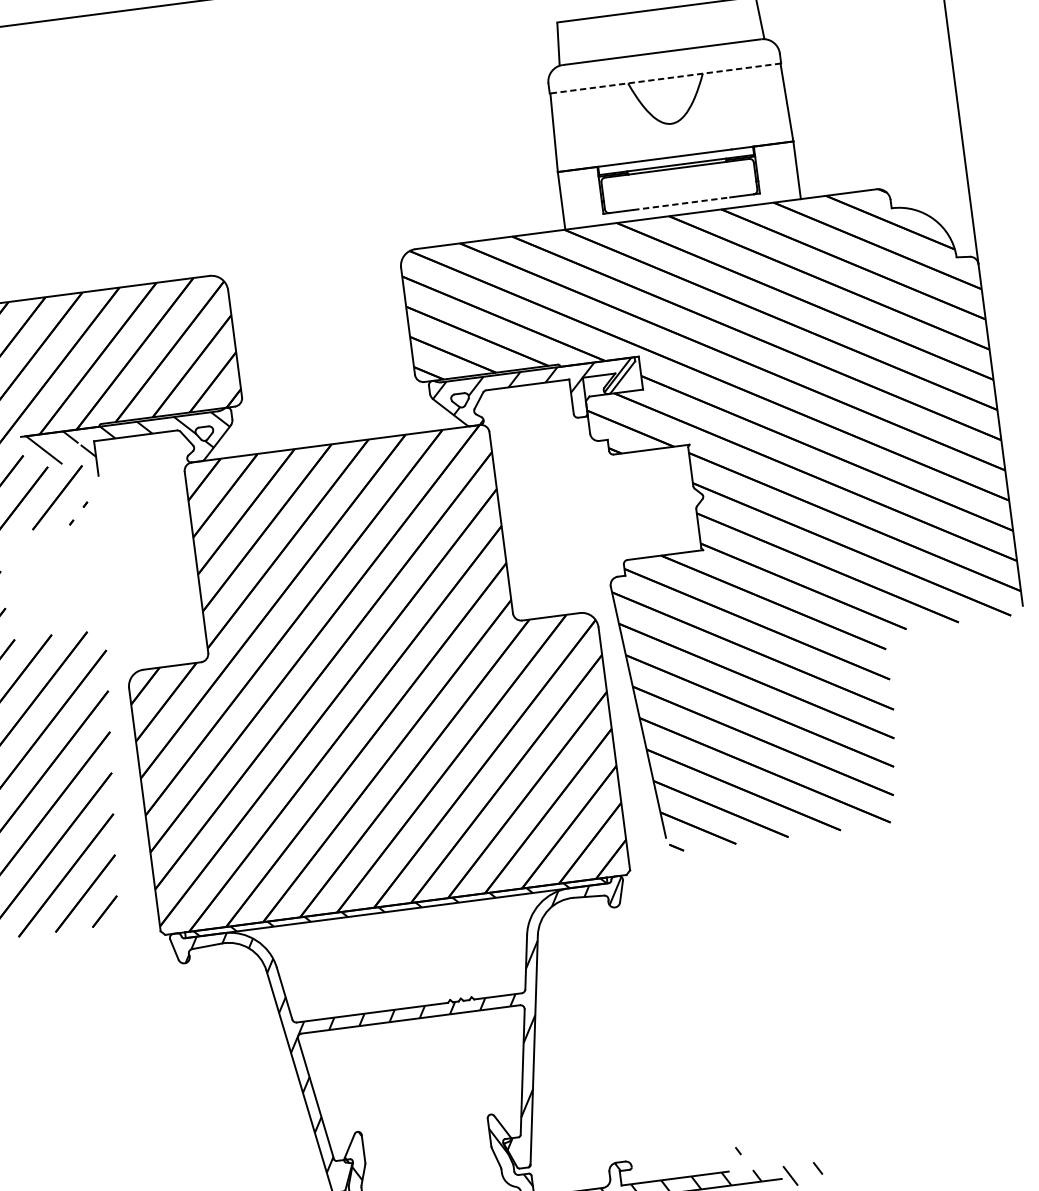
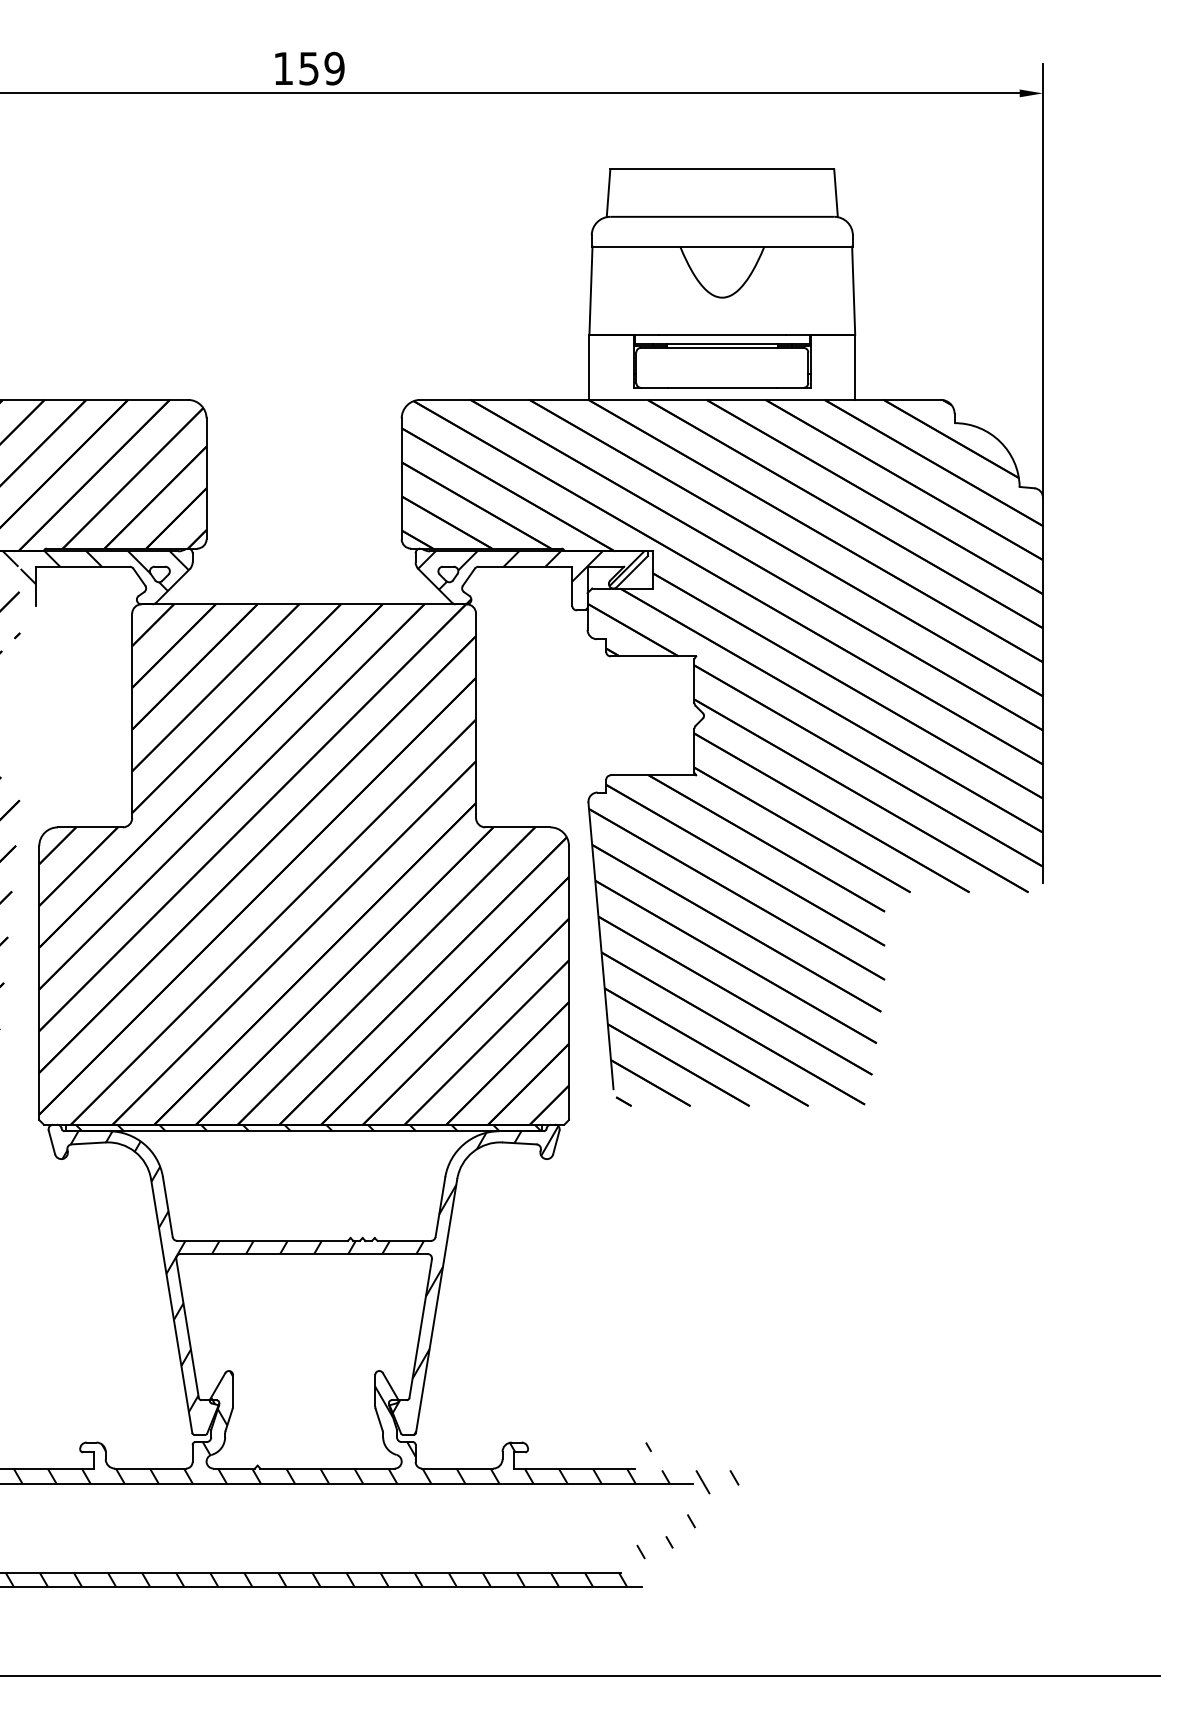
line: (665, 78) -> (722, 246), dashed -> solid
line: (681, 203) -> (722, 387), dashed -> solid

